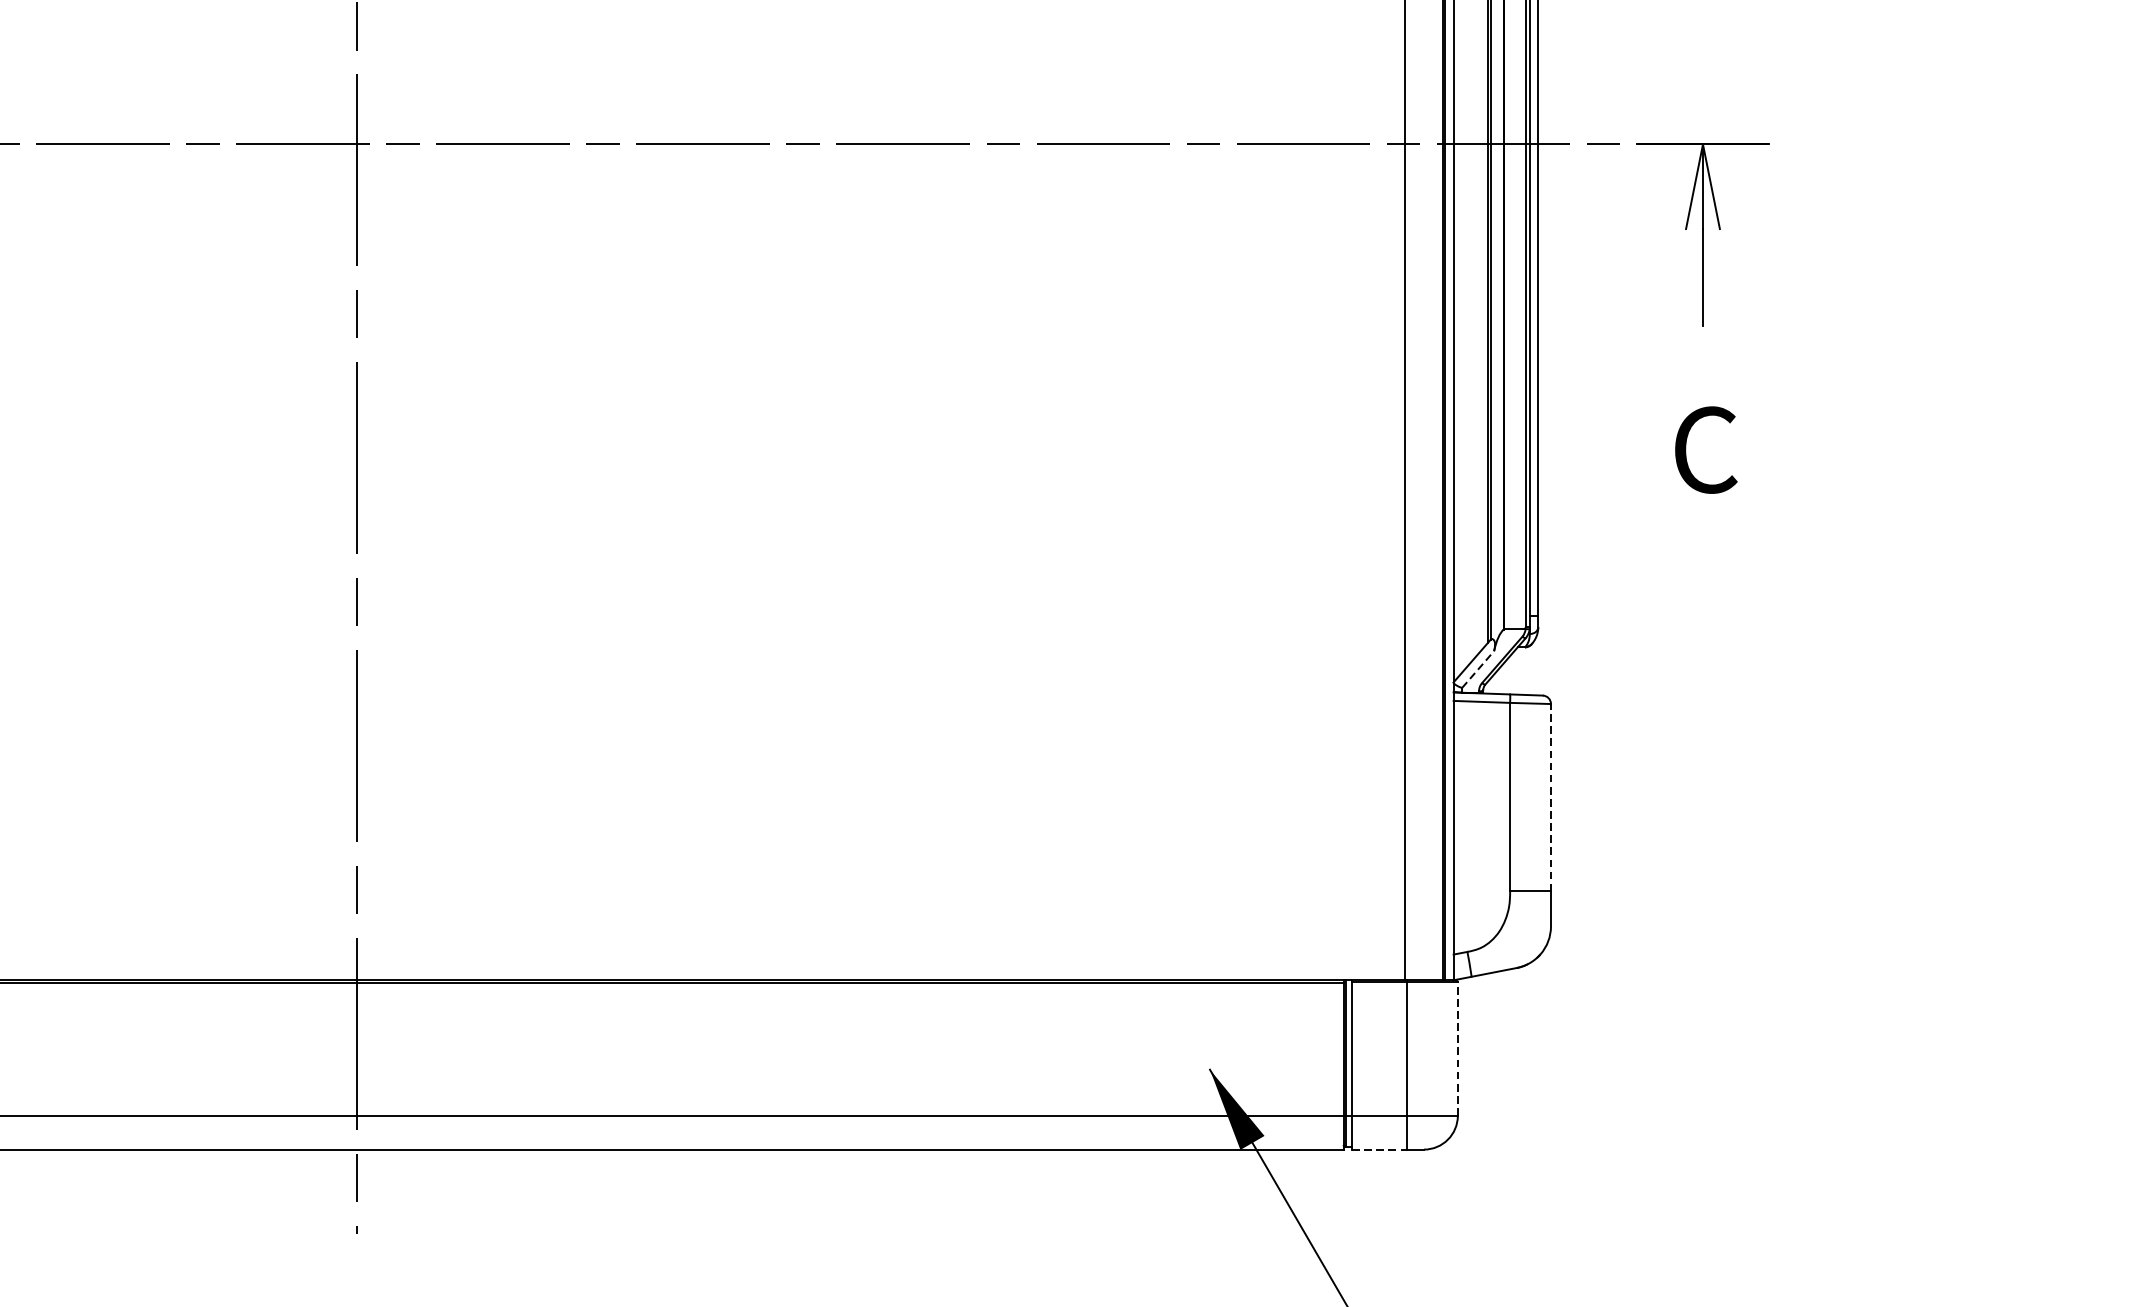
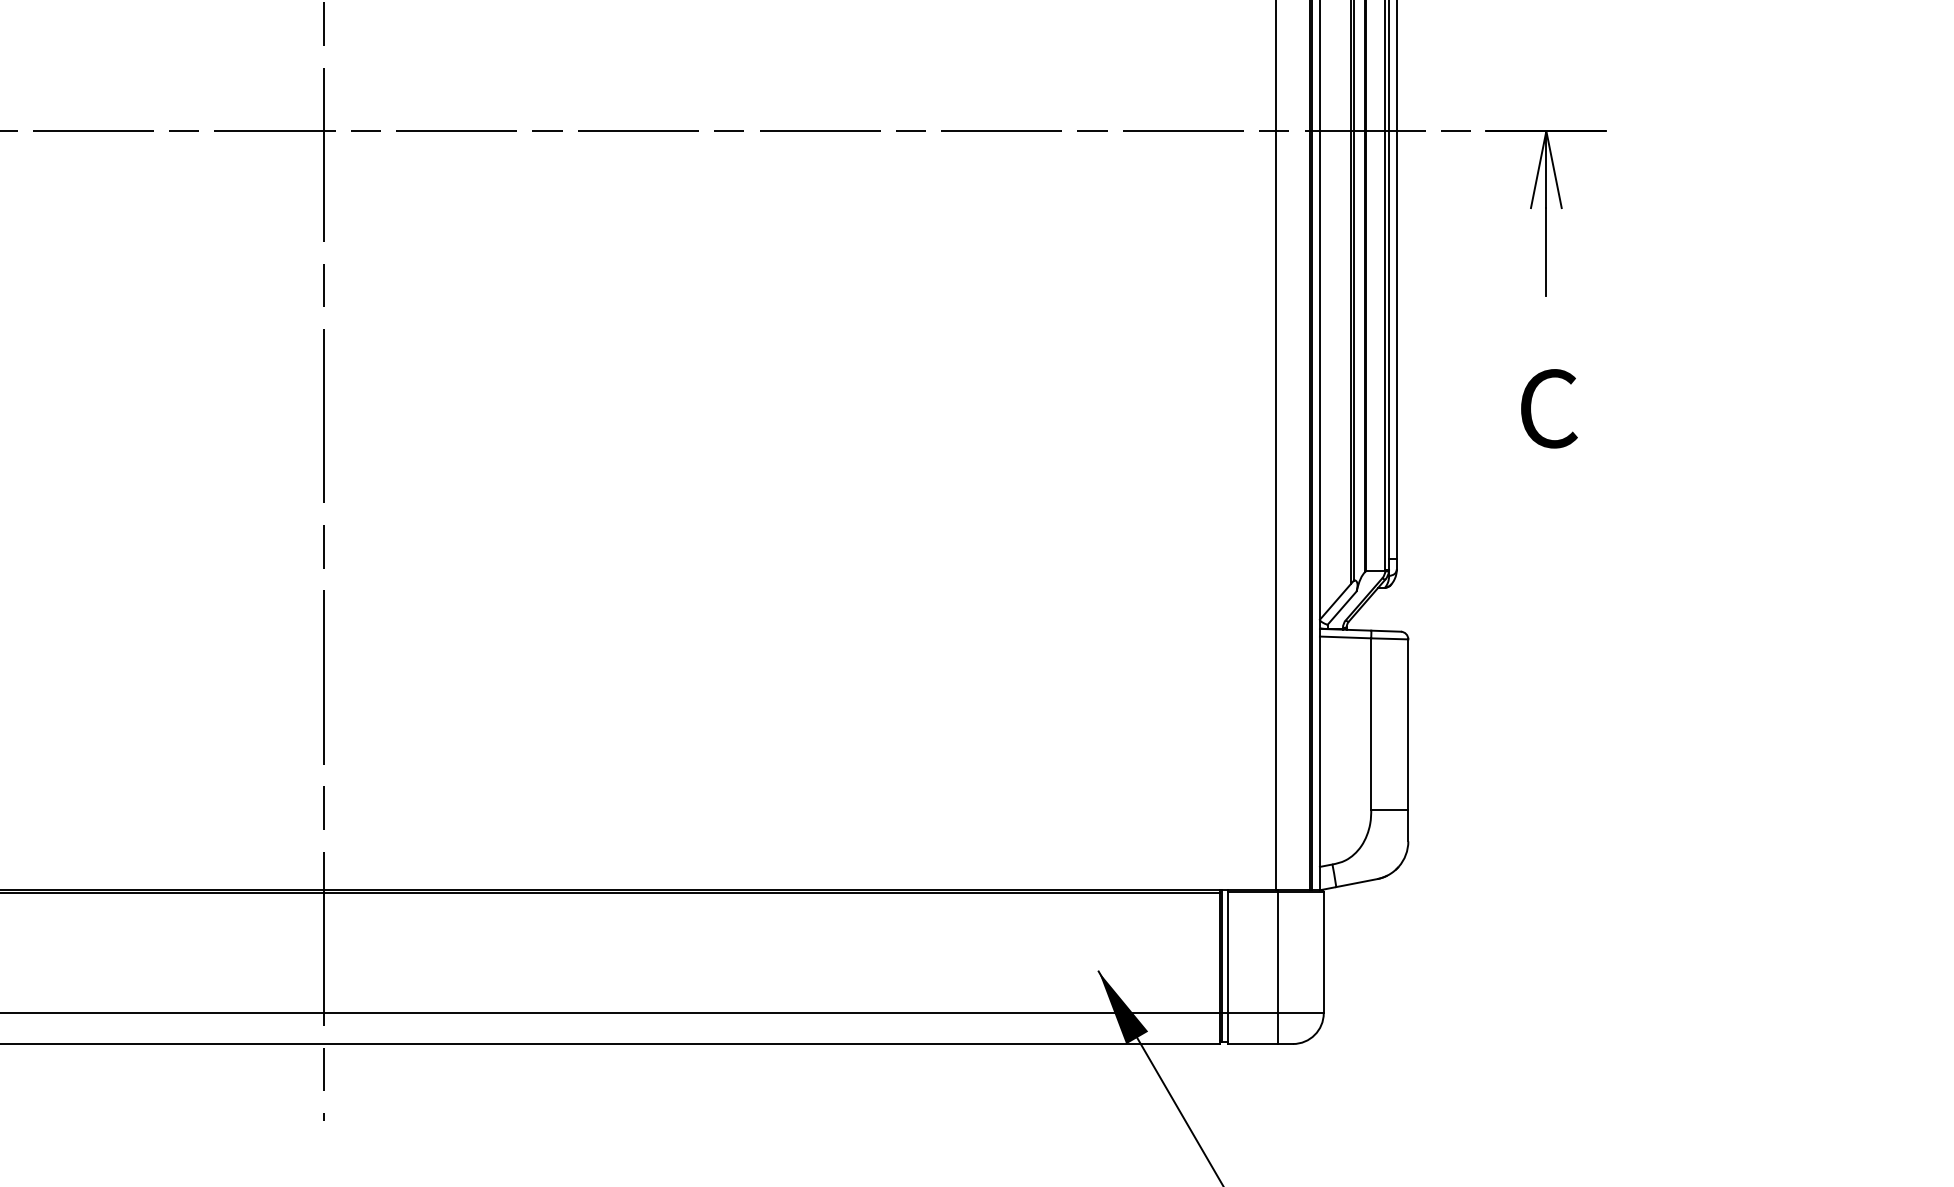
line: (1478, 668) -> (1342, 607), dashed -> solid
line: (1551, 797) -> (1408, 724), dashed -> solid
line: (1457, 1048) -> (1323, 952), dashed -> solid
line: (1379, 1150) -> (1252, 1044), dashed -> solid

